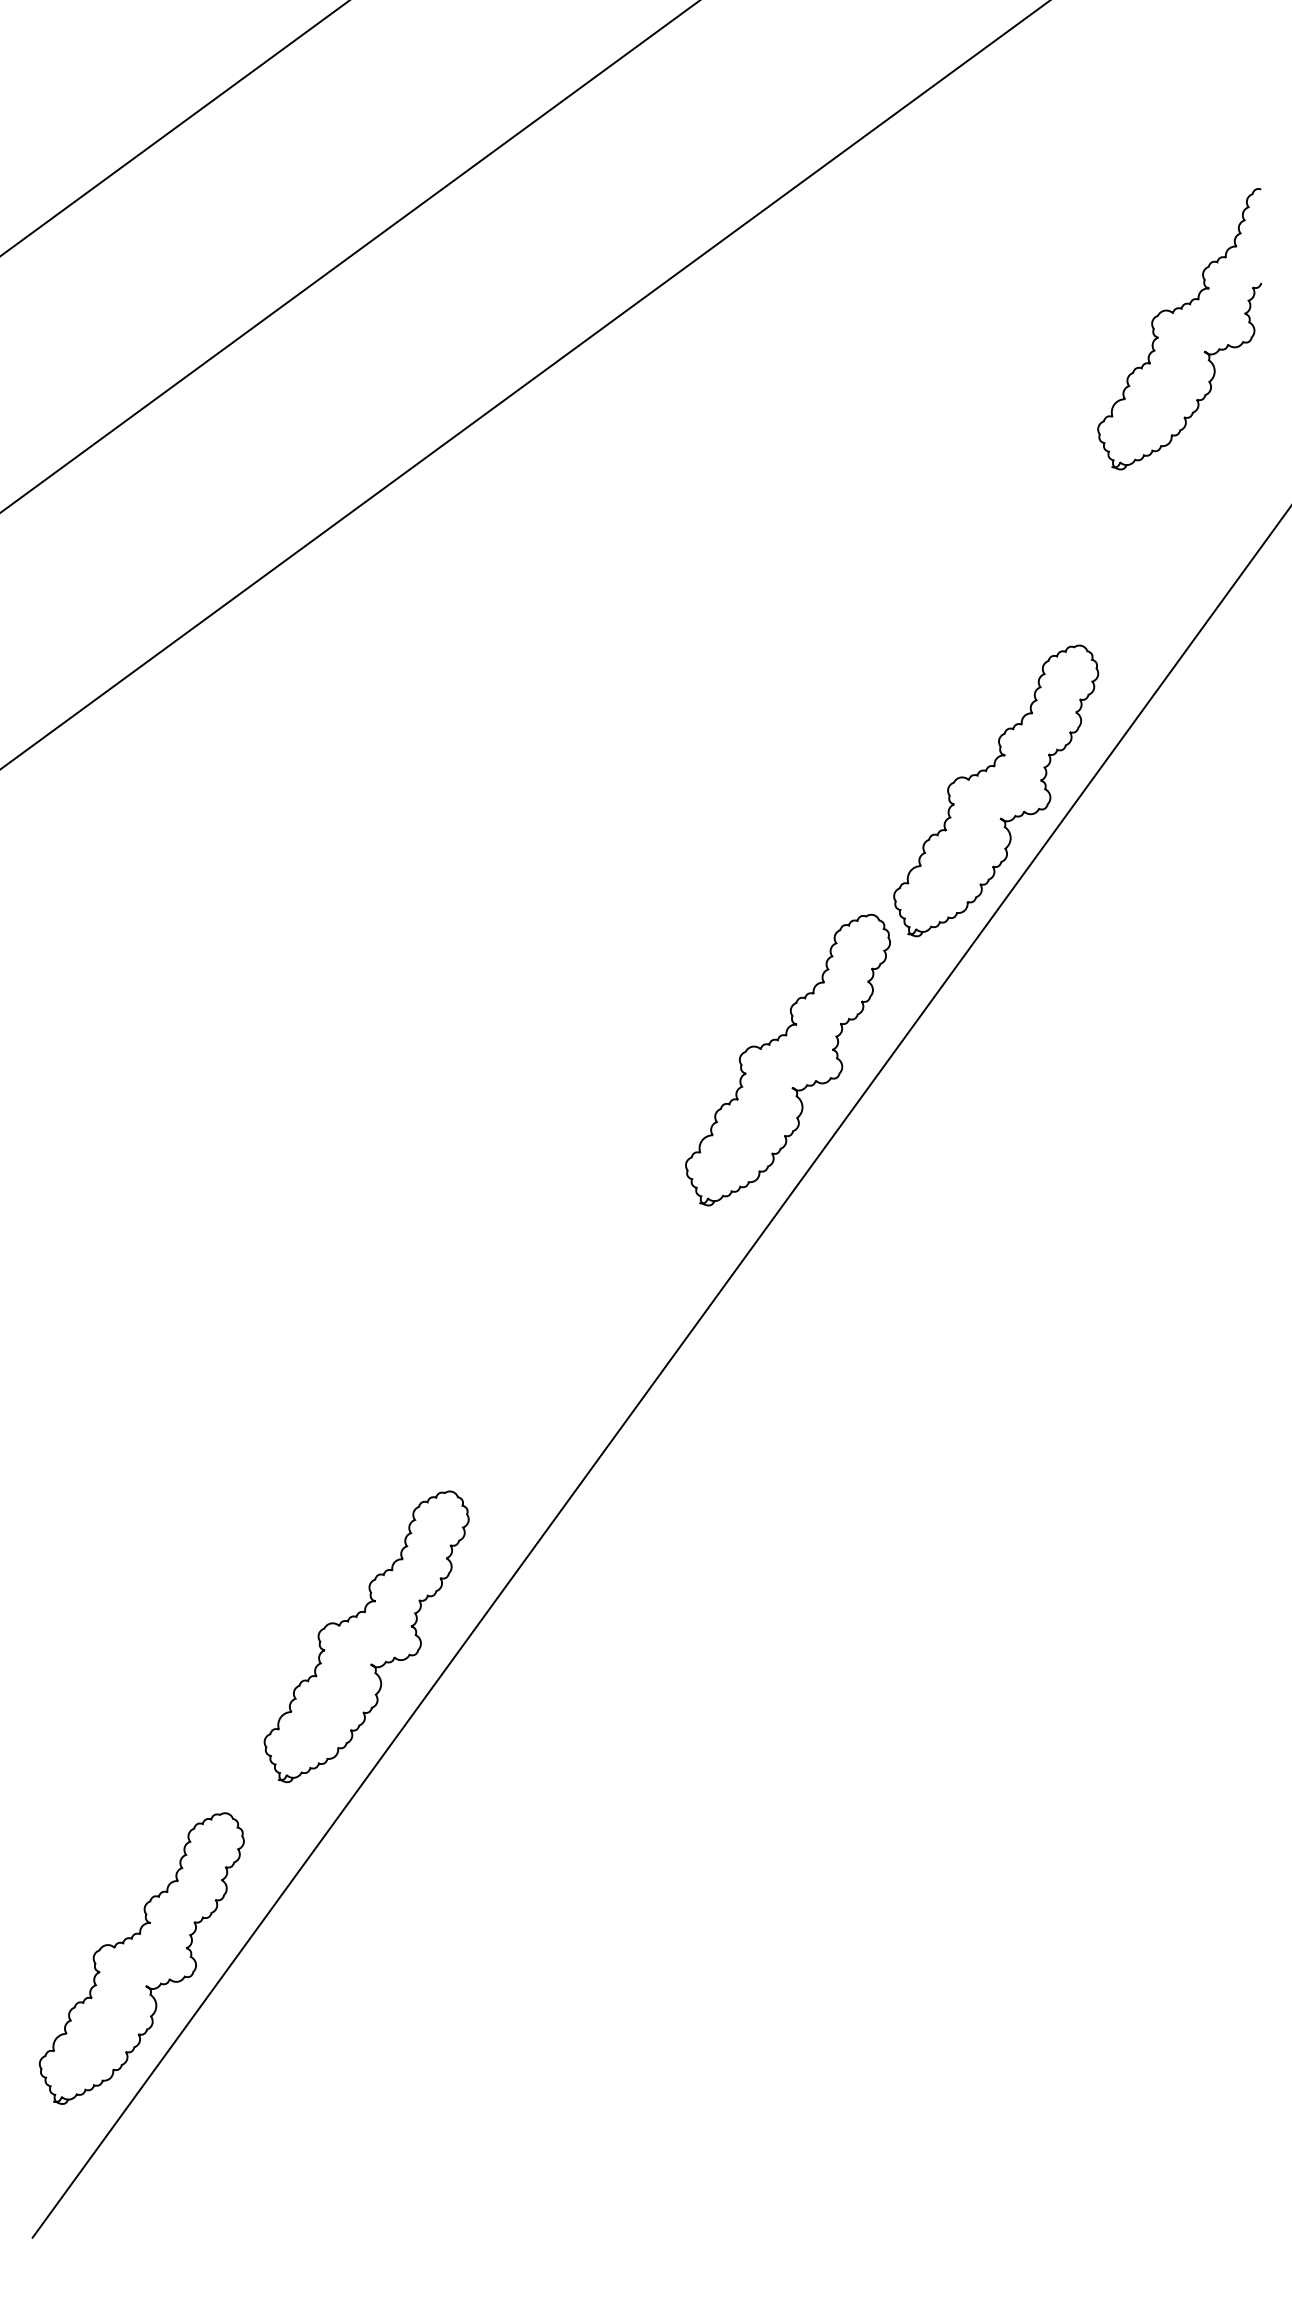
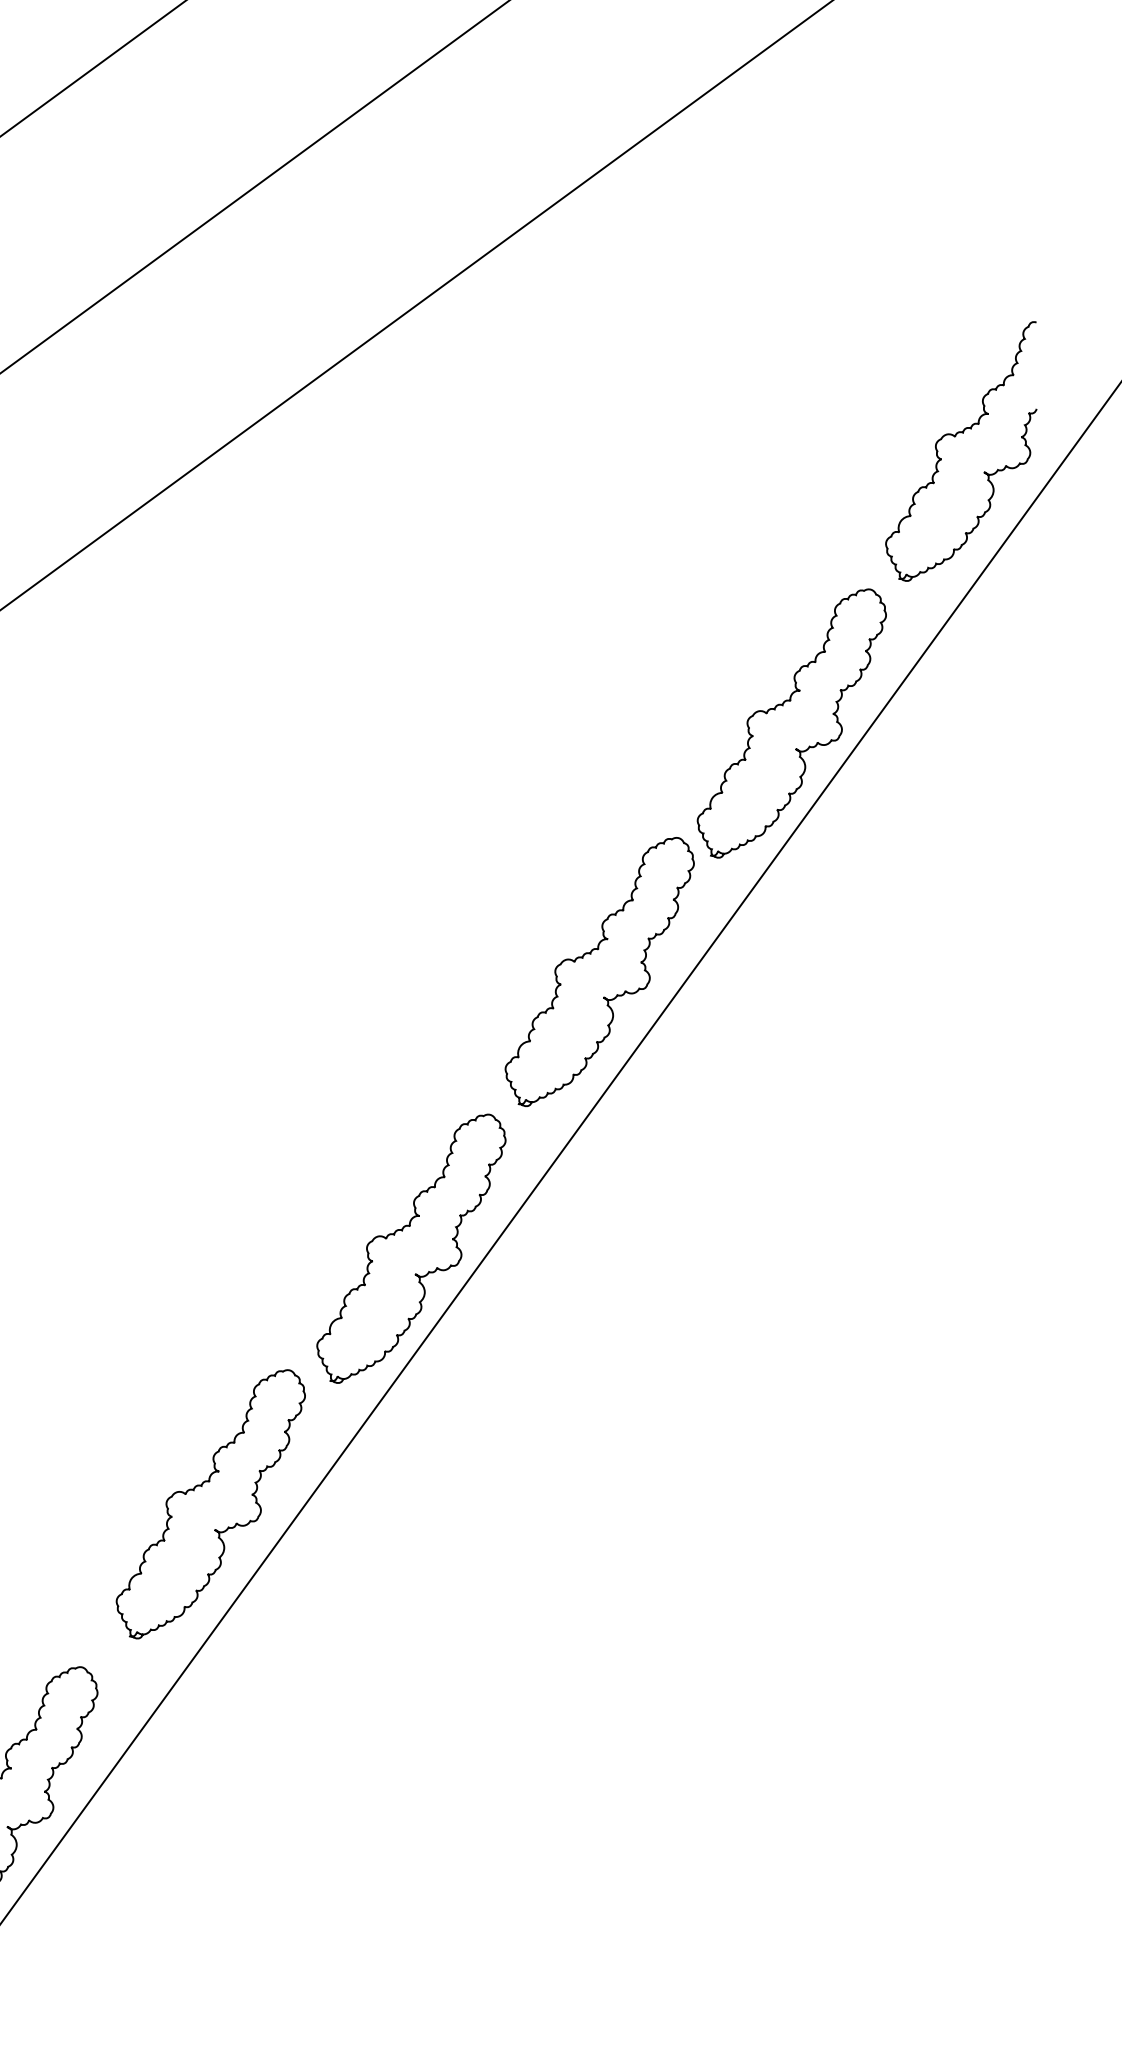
part: (1173, 313) -> (955, 437), moved
curve: (574, 1341) -> (402, 1231), added

